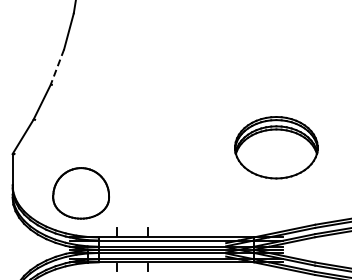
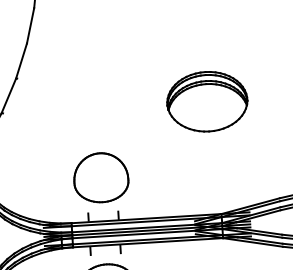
line: (57, 67) -> (21, 61), dashed -> solid
part: (276, 147) -> (207, 101), moved
part: (80, 193) -> (100, 177), moved

